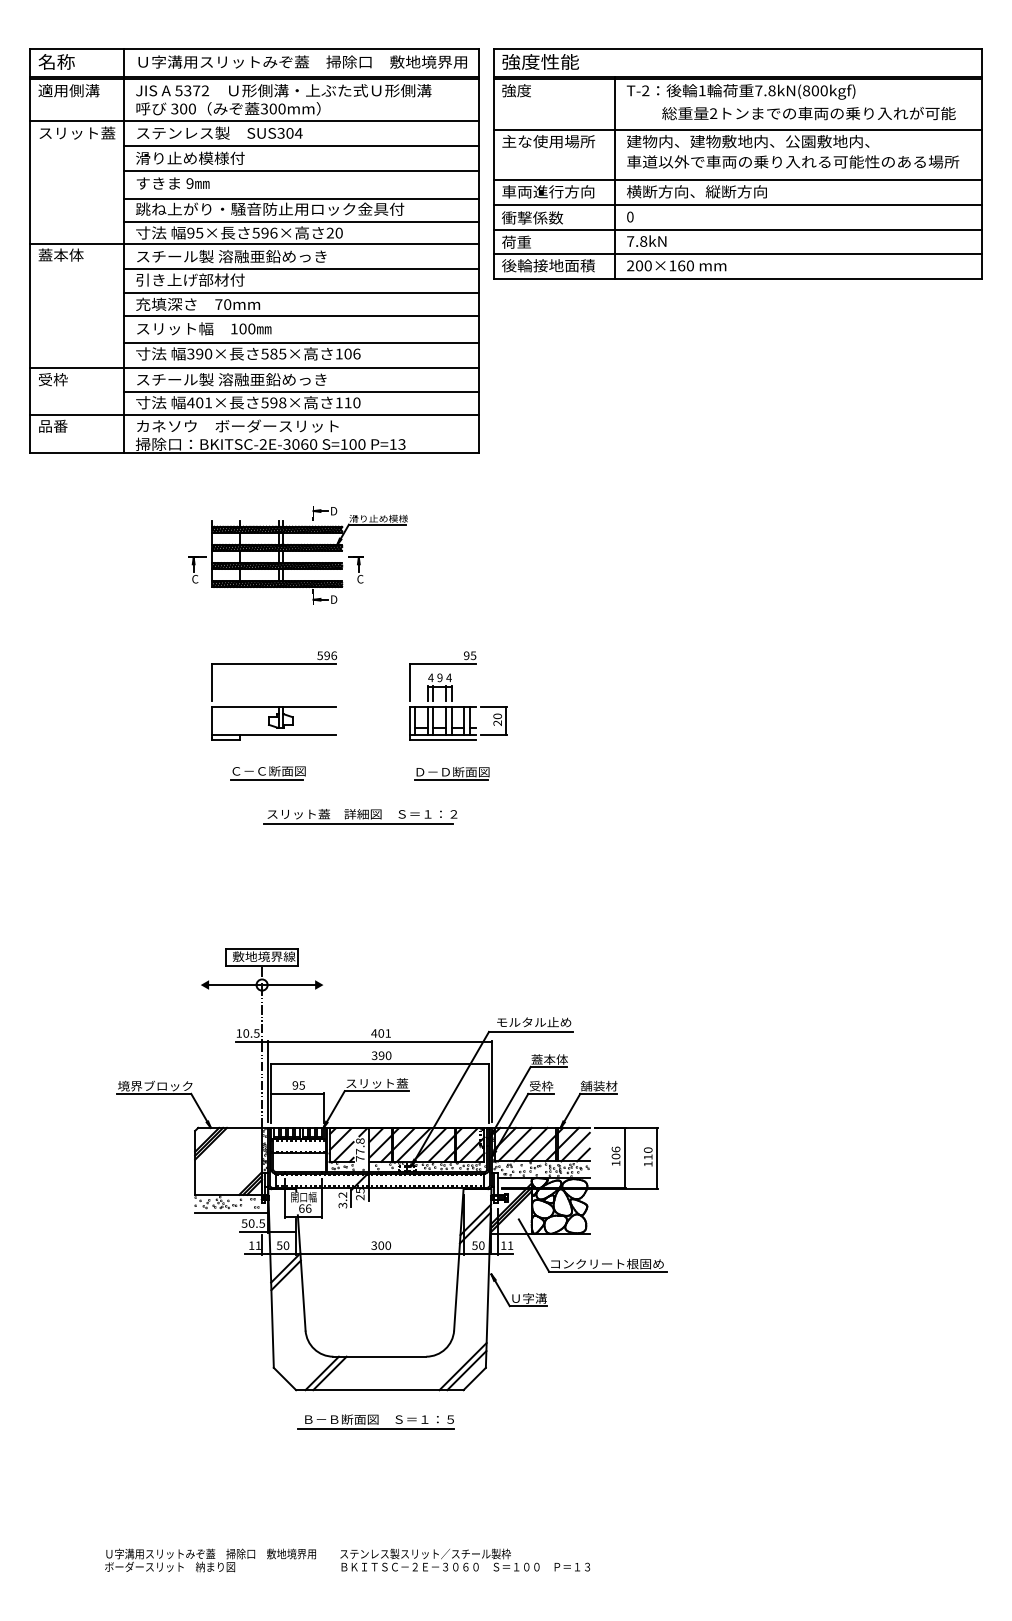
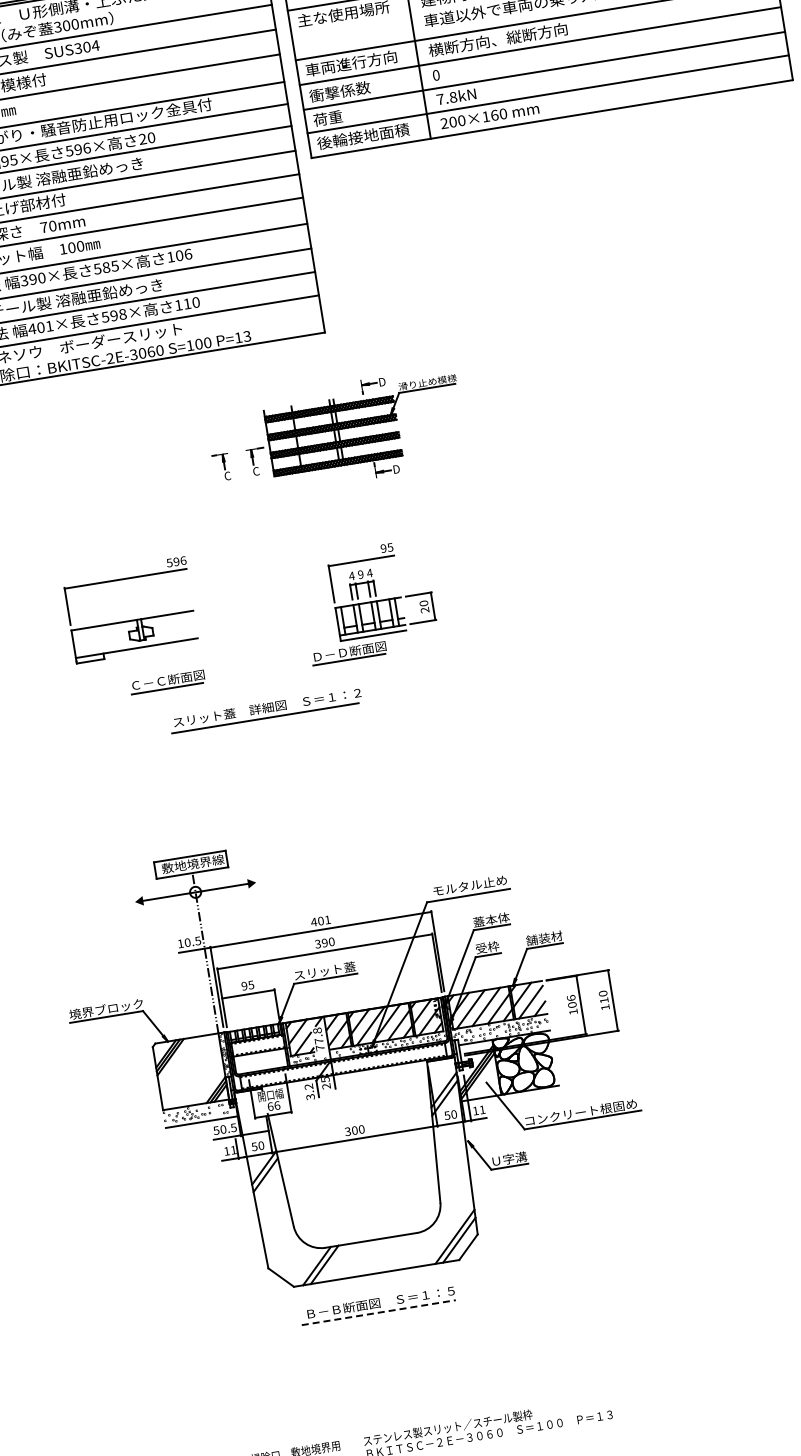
part: (297, 555) -> (353, 431), moved
part: (458, 695) -> (381, 589), moved
part: (274, 706) -> (132, 620), moved
line: (376, 1429) -> (379, 1312), solid -> dashed

